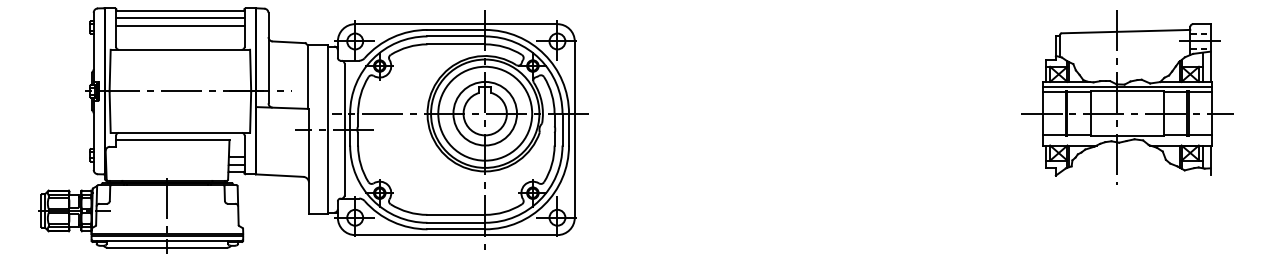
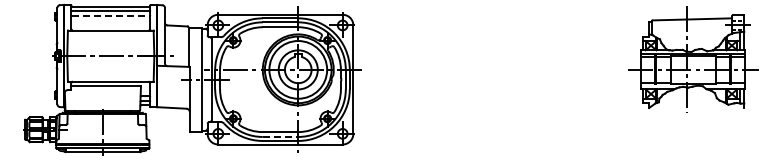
line: (181, 25) -> (111, 15), solid -> dashed
line: (456, 222) -> (280, 136), solid -> dashed

